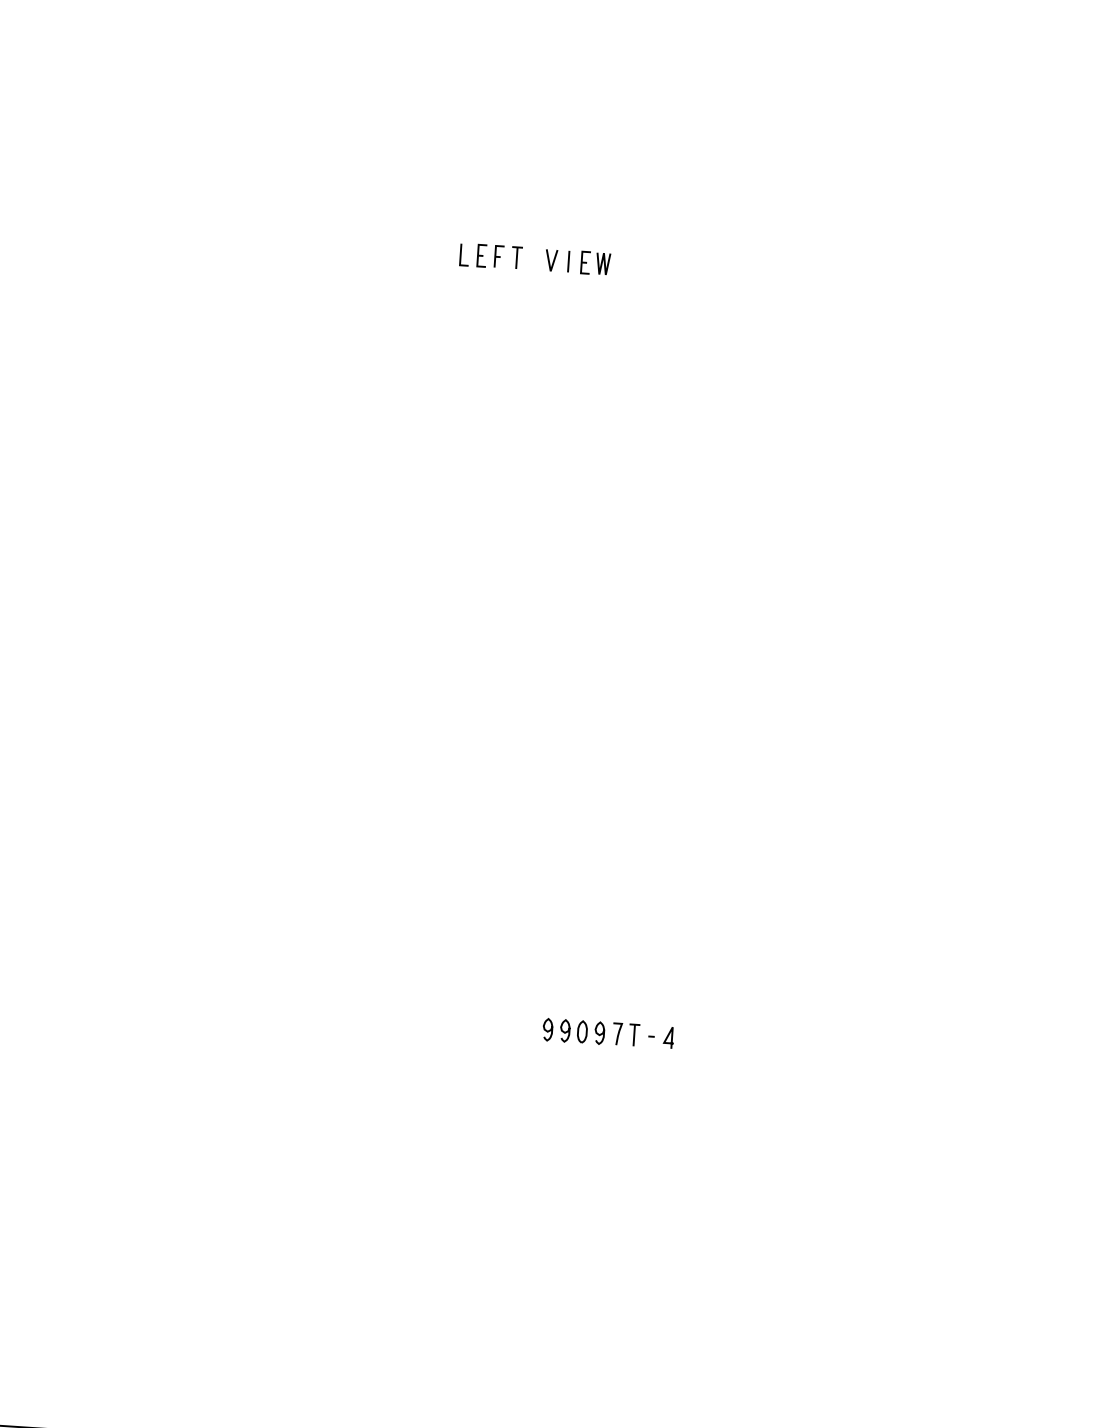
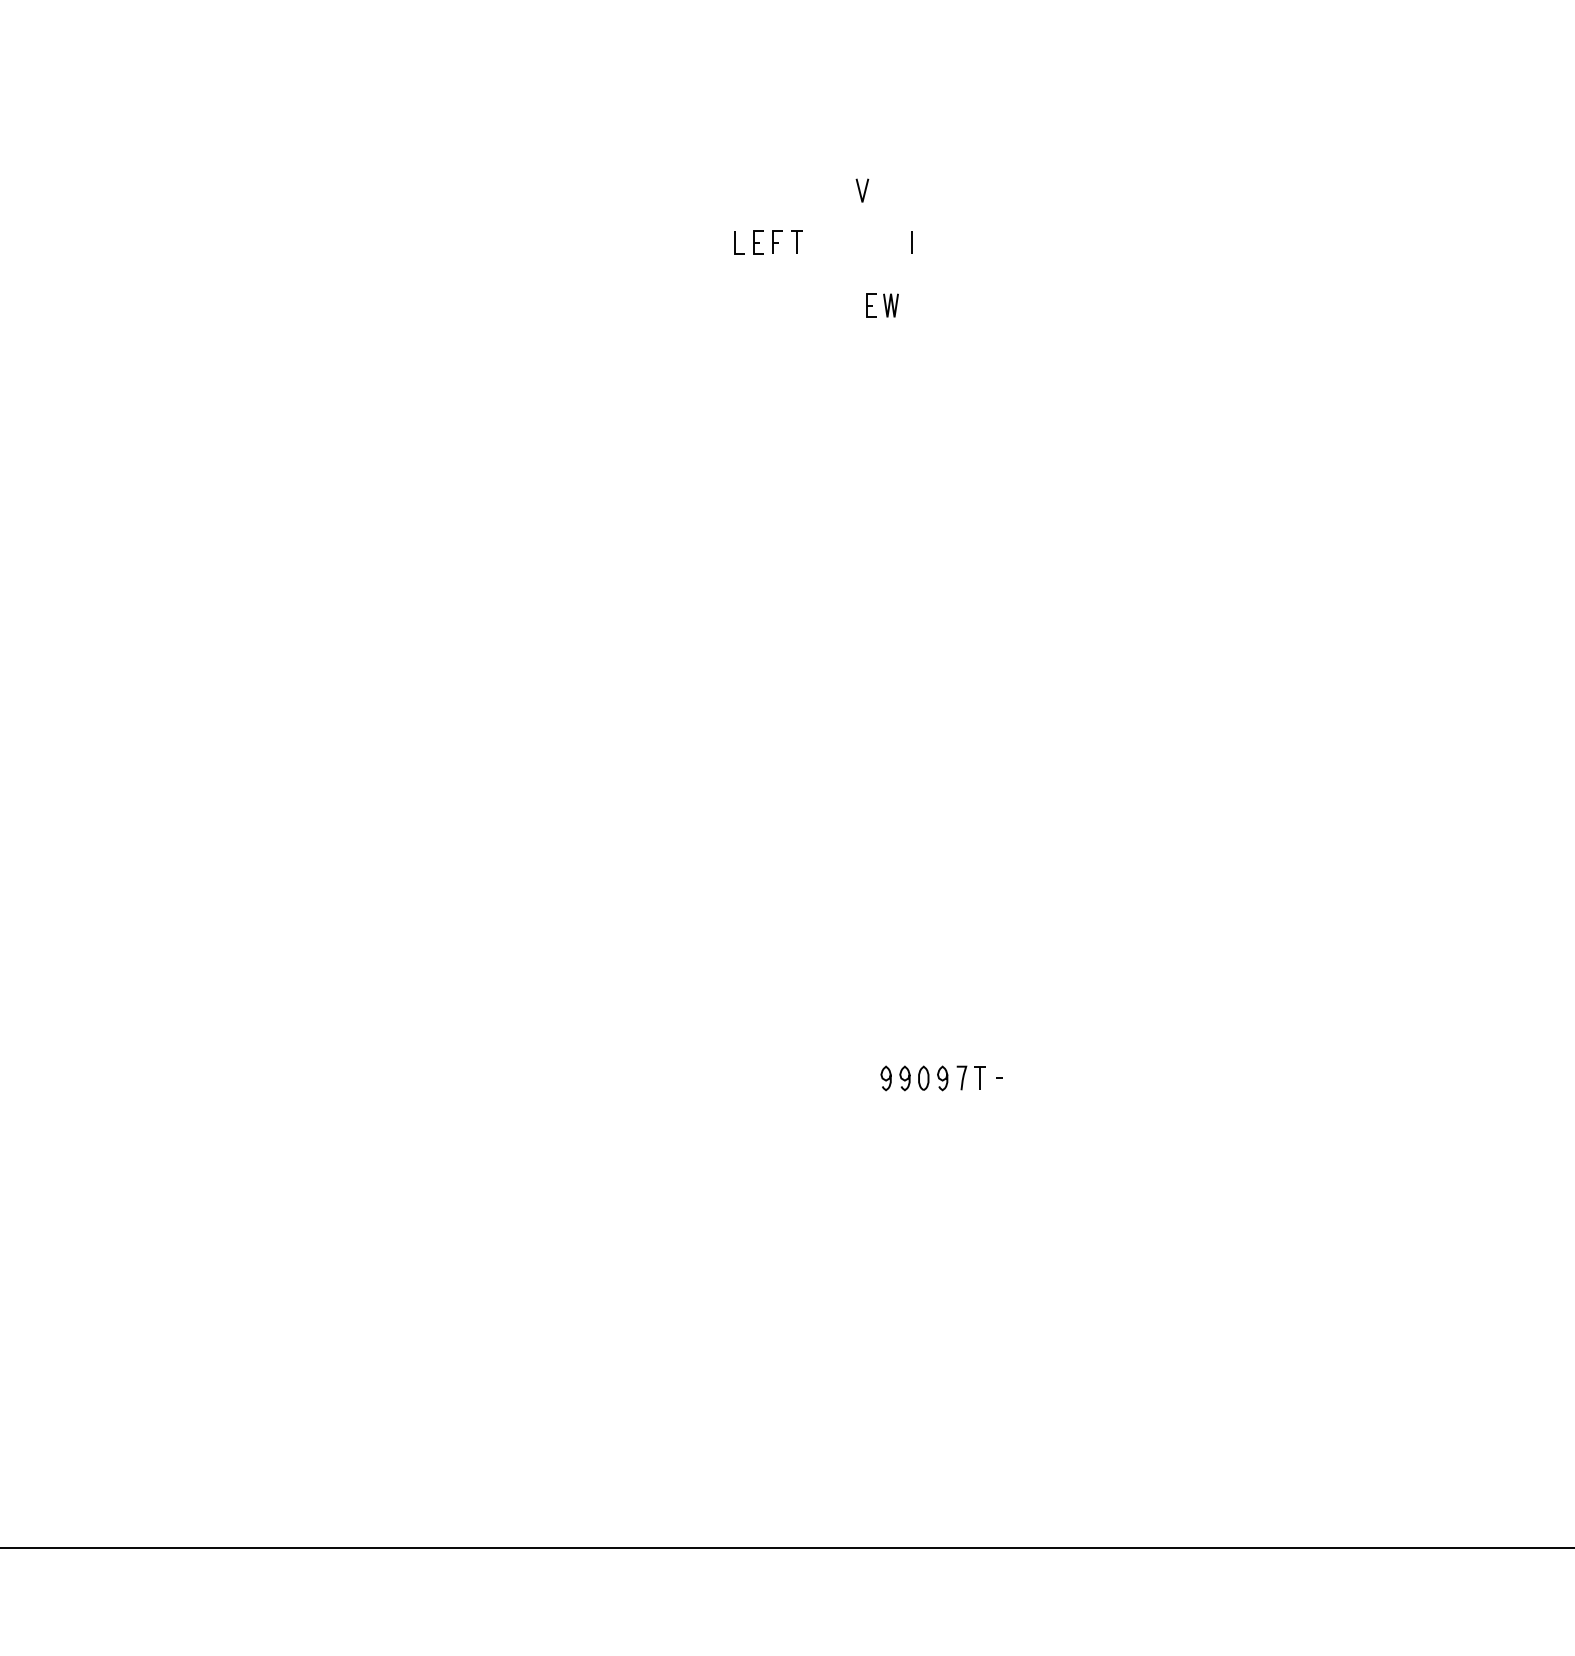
line: (549, 260) -> (860, 190), moved
line: (567, 261) -> (911, 242), moved
part: (595, 263) -> (882, 305), moved
line: (668, 1037) -> (1017, 1078), removed

